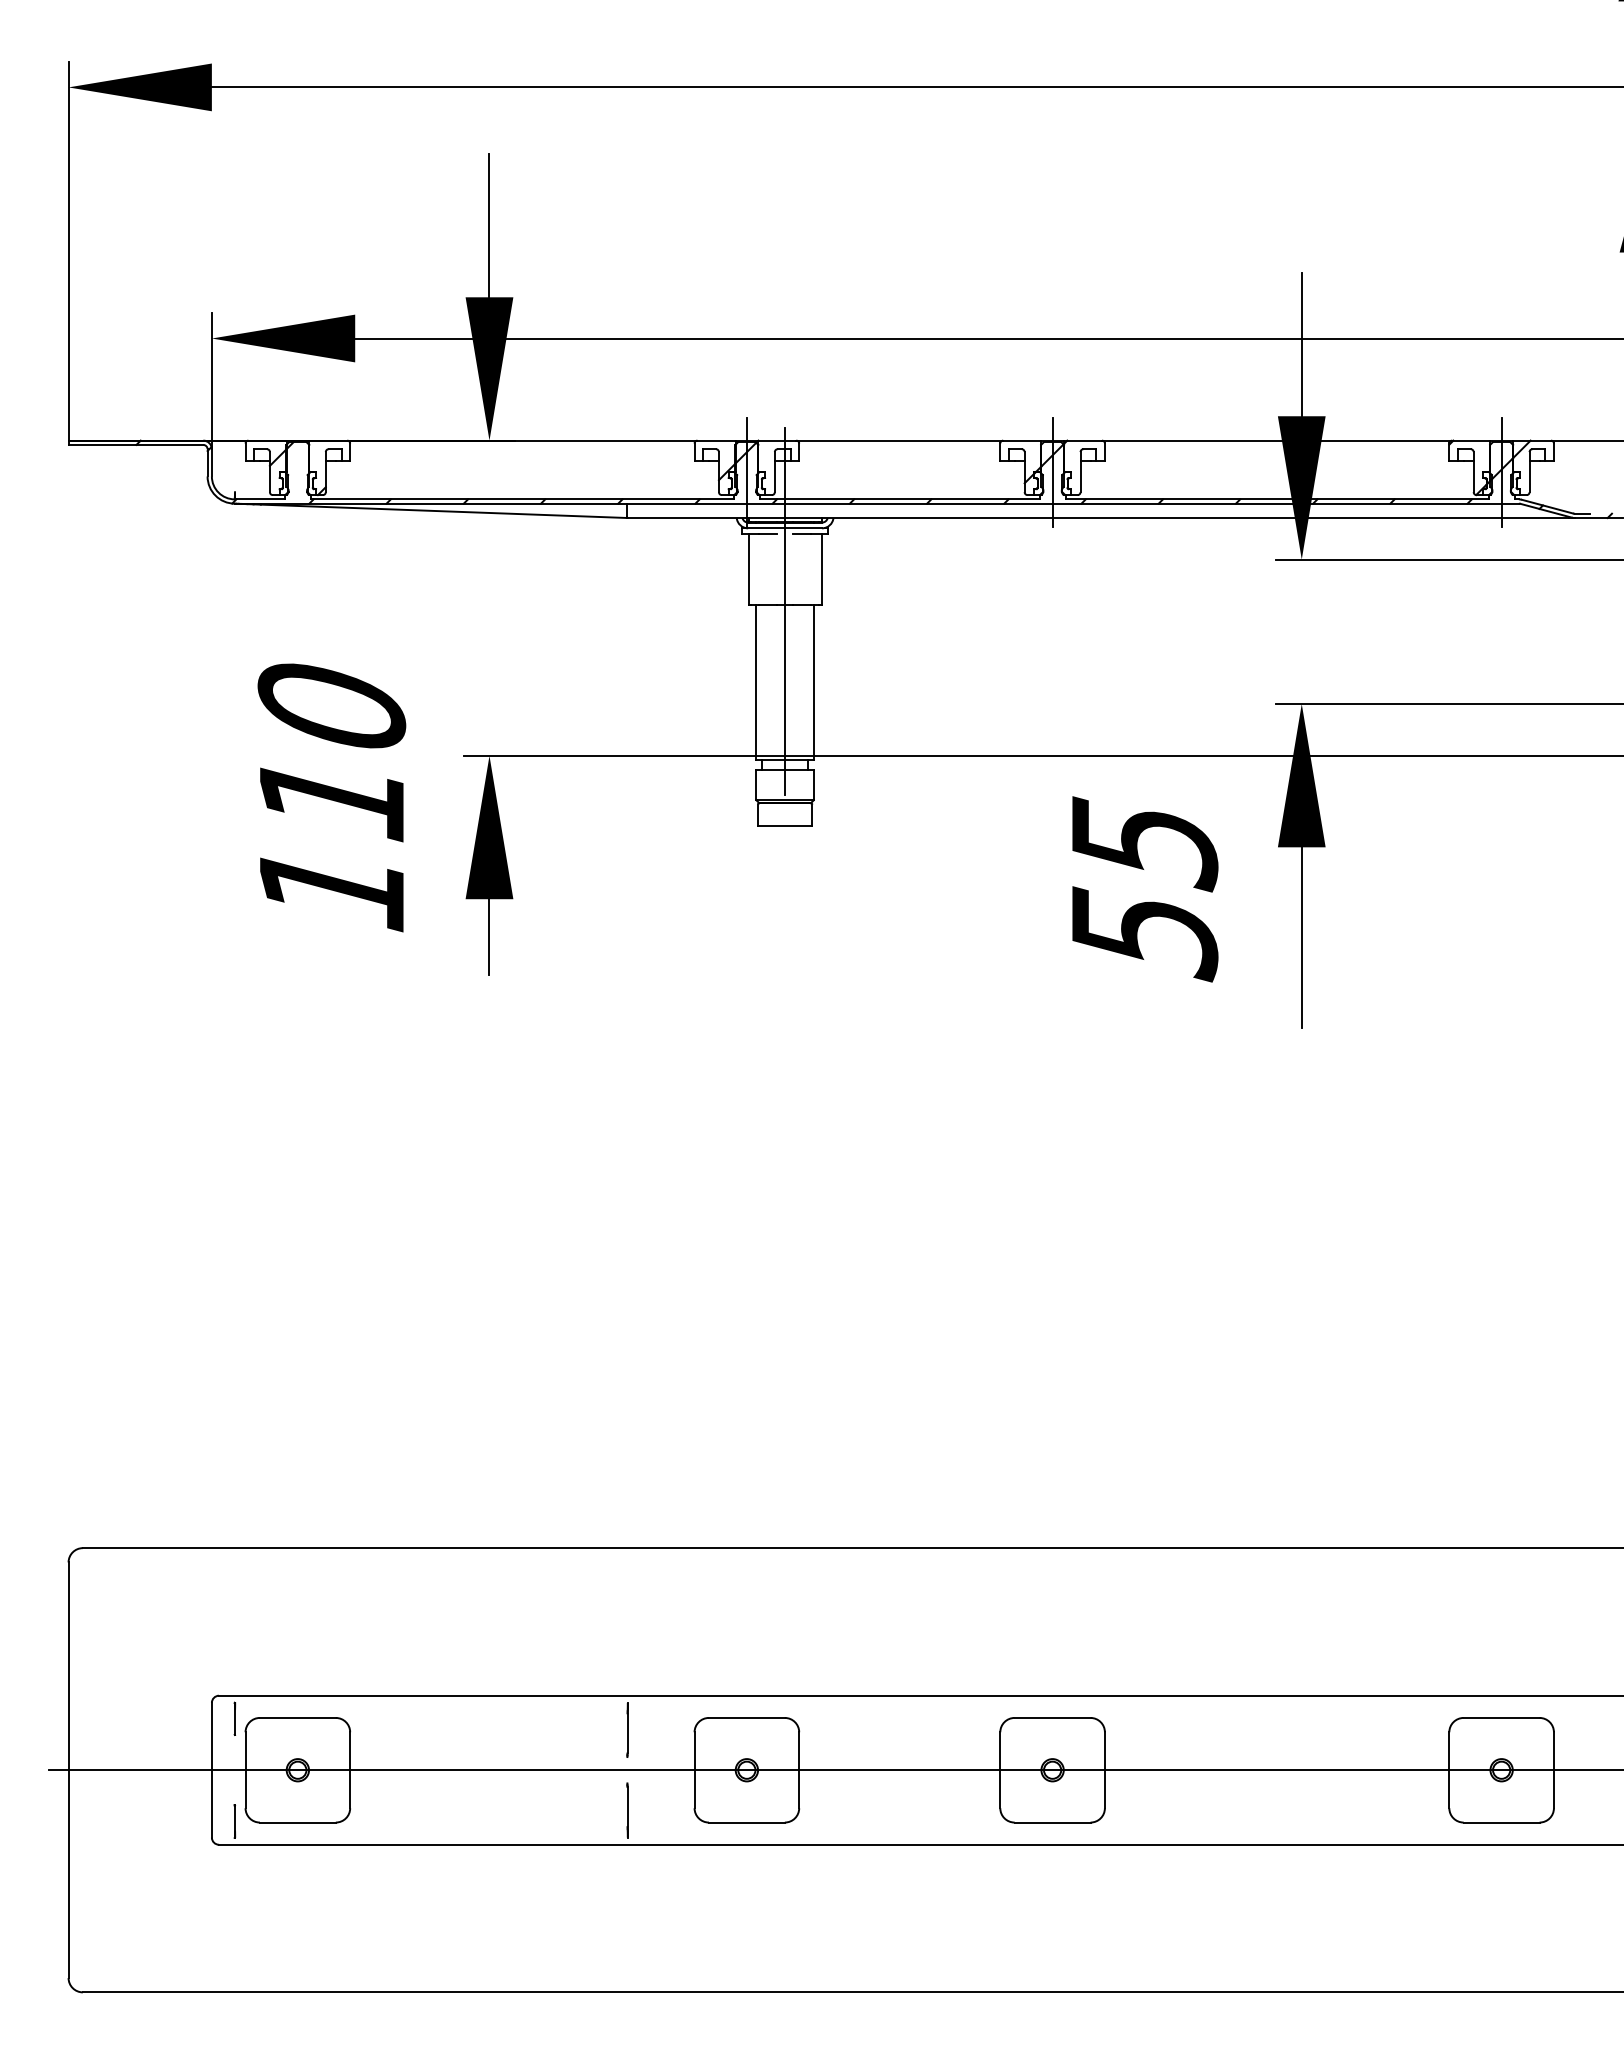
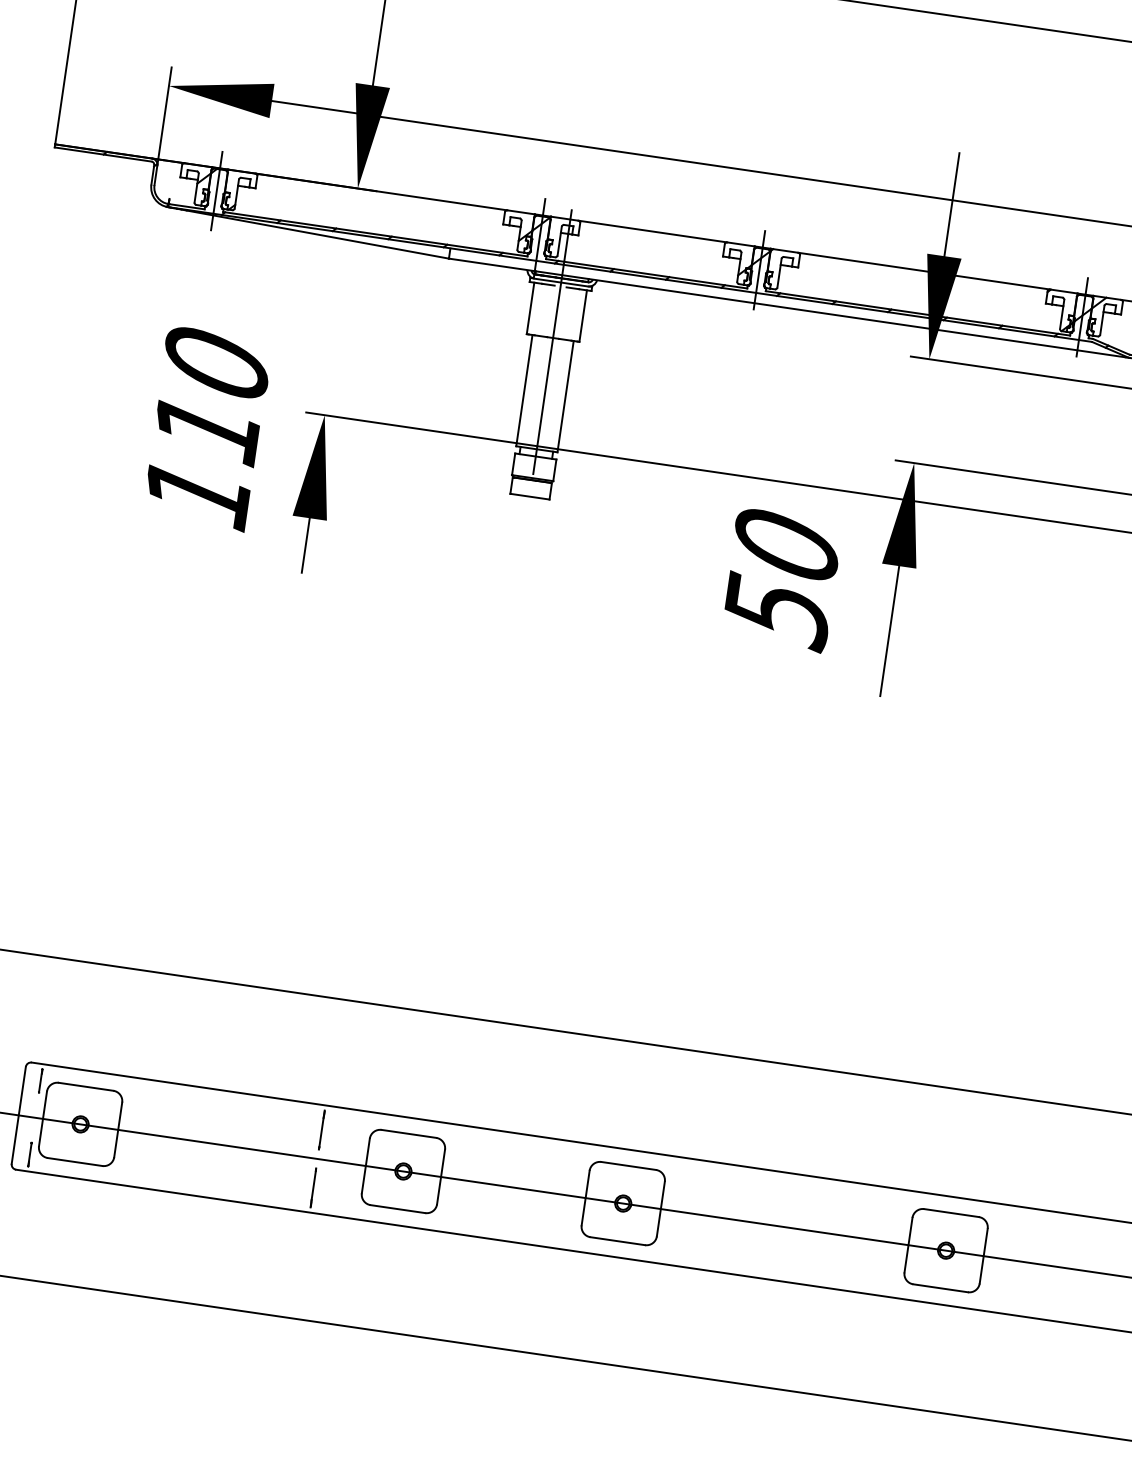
line: (297, 471) -> (216, 190), added
text: (1143, 844) -> (785, 547), 55 -> 50

